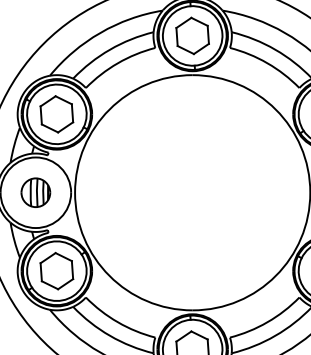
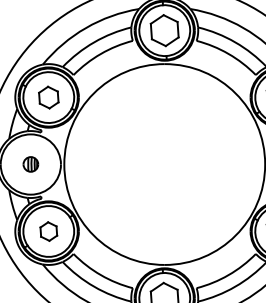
part: (56, 114) -> (48, 97), size x0.7
part: (35, 192) -> (30, 164), size x0.6
part: (56, 271) -> (48, 231), size x0.6

